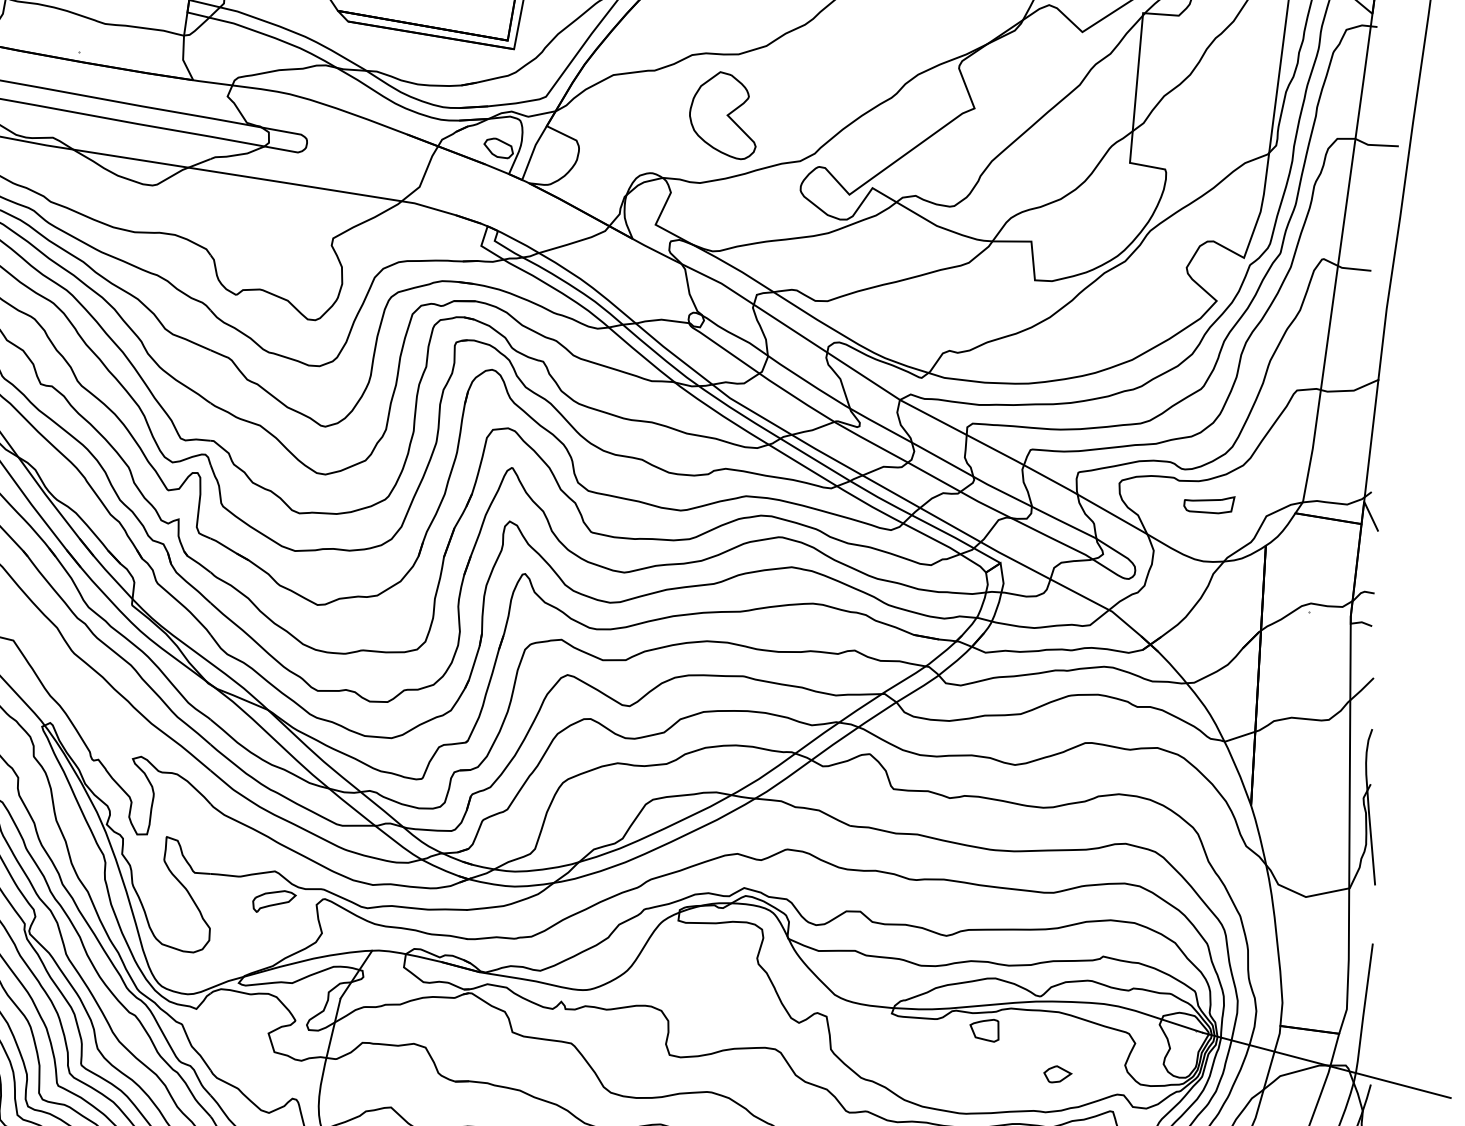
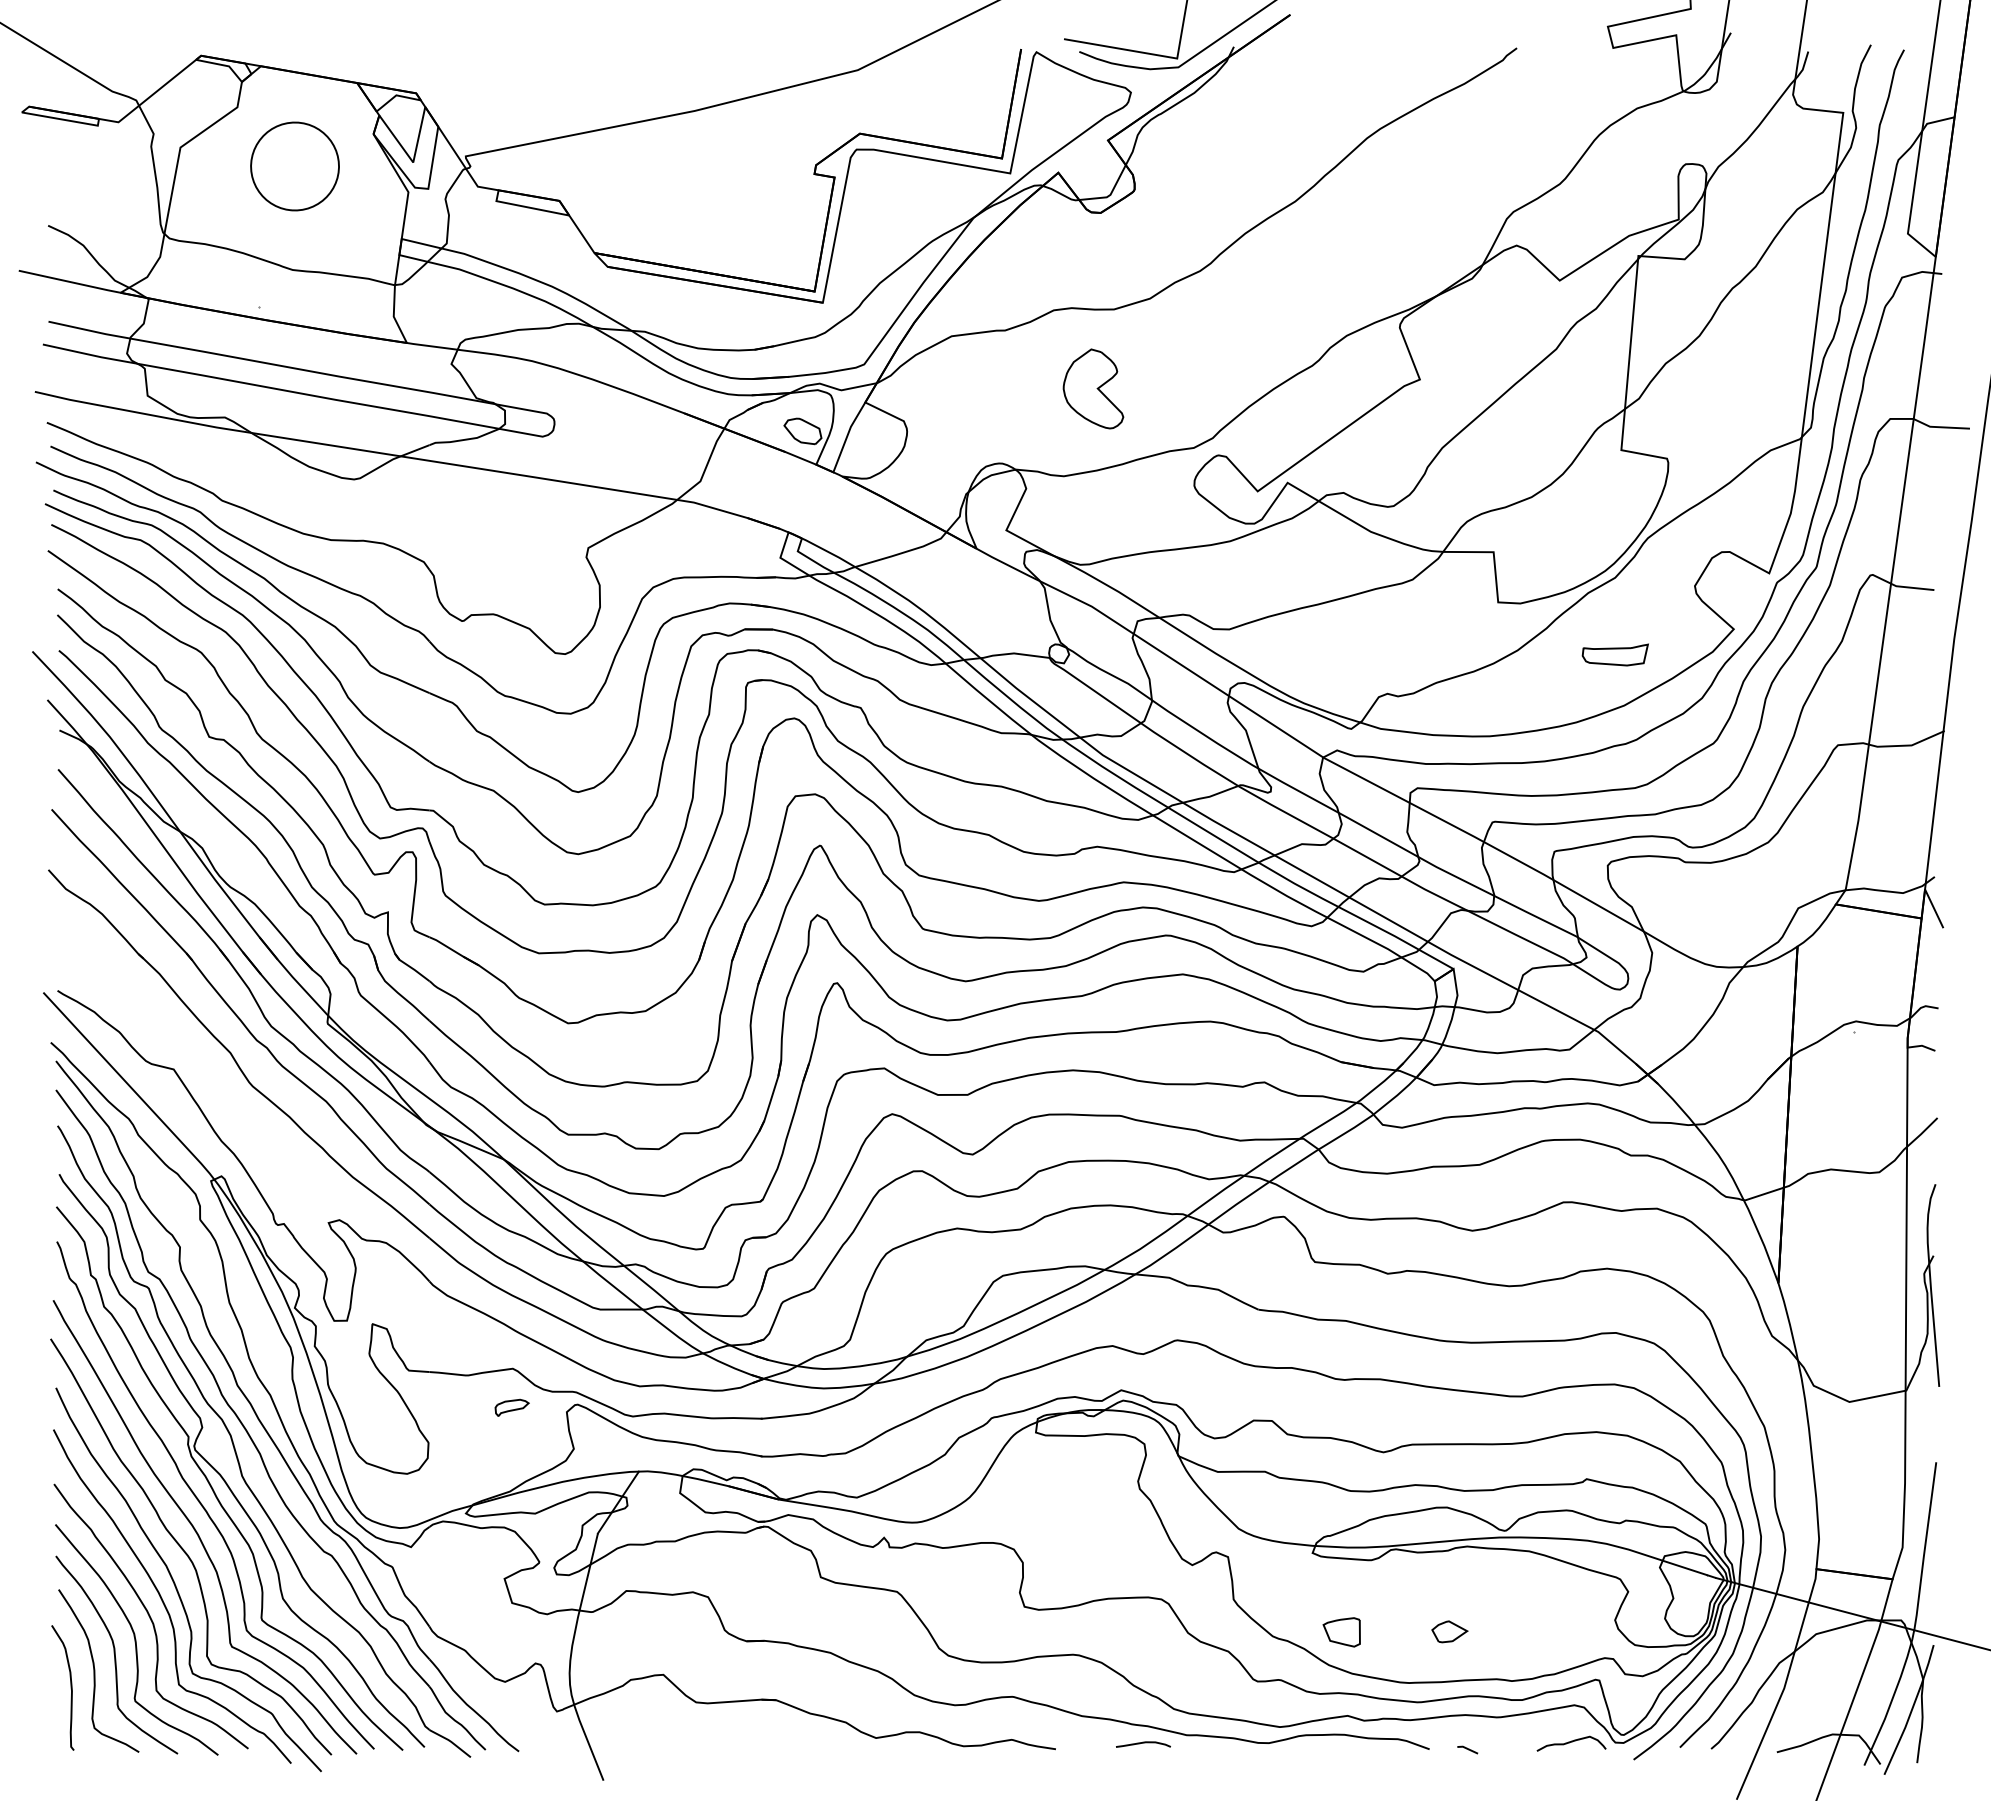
part: (722, 115) -> (1093, 388), size x0.7
part: (1208, 504) -> (1614, 654), moved
part: (273, 901) -> (511, 1407), size x0.6
part: (984, 1030) -> (1341, 1632), moved
part: (1057, 1074) -> (1449, 1631), moved

